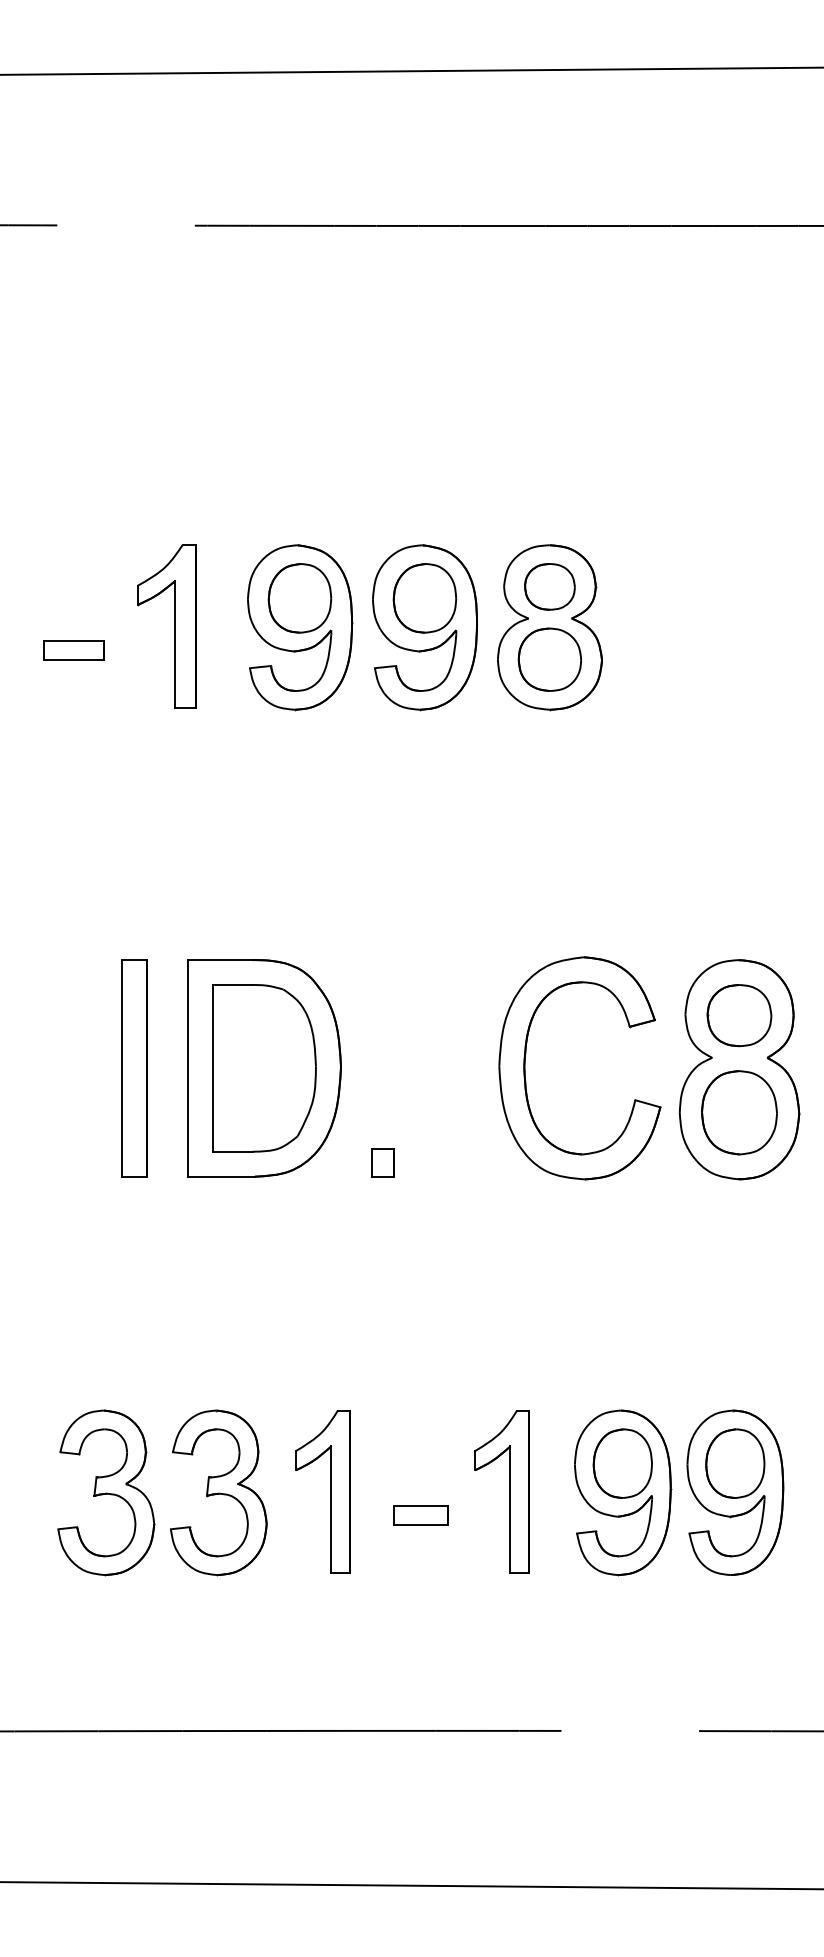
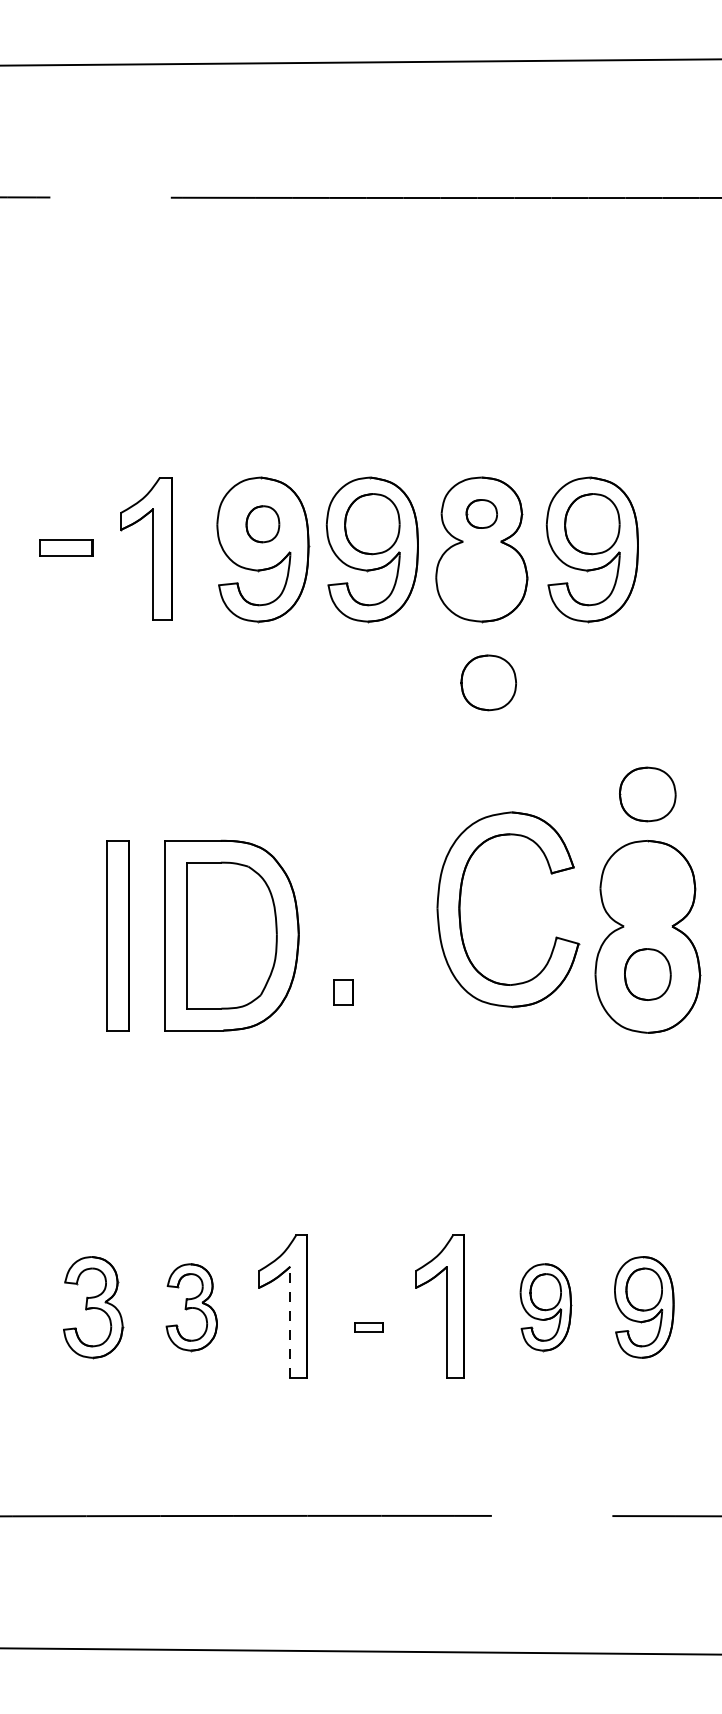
part: (549, 586) -> (481, 513), size x0.7
part: (299, 598) -> (262, 524), size x0.6
part: (675, 627) -> (591, 549), added
part: (74, 650) -> (66, 547), moved
part: (549, 659) -> (488, 682), moved
part: (739, 1015) -> (647, 794), moved
part: (525, 1068) -> (460, 909), moved
part: (739, 1112) -> (647, 974), size x0.7
part: (382, 1162) -> (343, 992), moved
part: (106, 1492) -> (93, 1307), size x0.7
part: (218, 1492) -> (191, 1307), size x0.6
part: (622, 1492) -> (545, 1307), size x0.6
part: (735, 1492) -> (644, 1307), size x0.7
line: (331, 1508) -> (290, 1321), solid -> dashed
part: (420, 1515) -> (368, 1327), size x0.6

